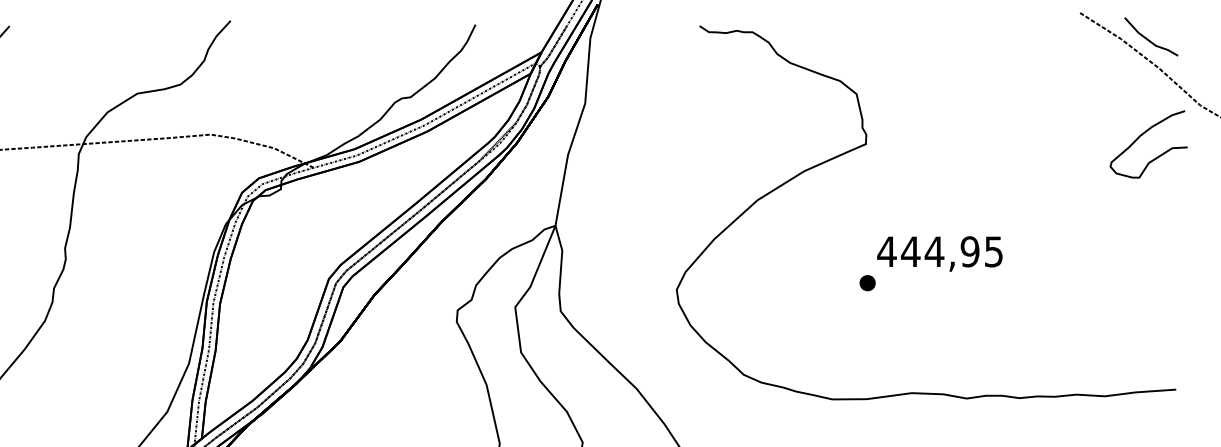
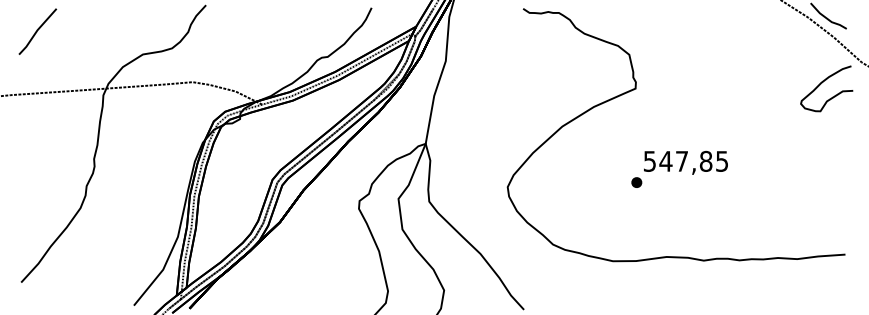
text: (927, 251) -> (677, 161), 444,95 -> 547,85

